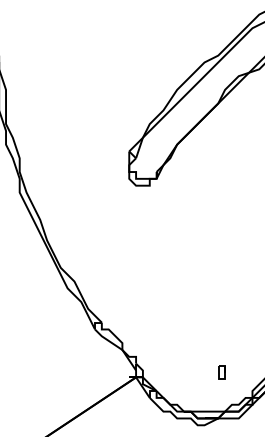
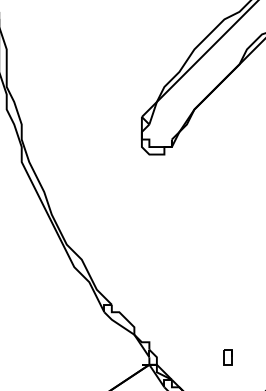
part: (221, 372) -> (227, 357), moved

